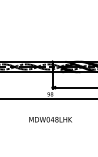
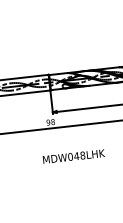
text: (50, 119) -> (73, 156), moved

